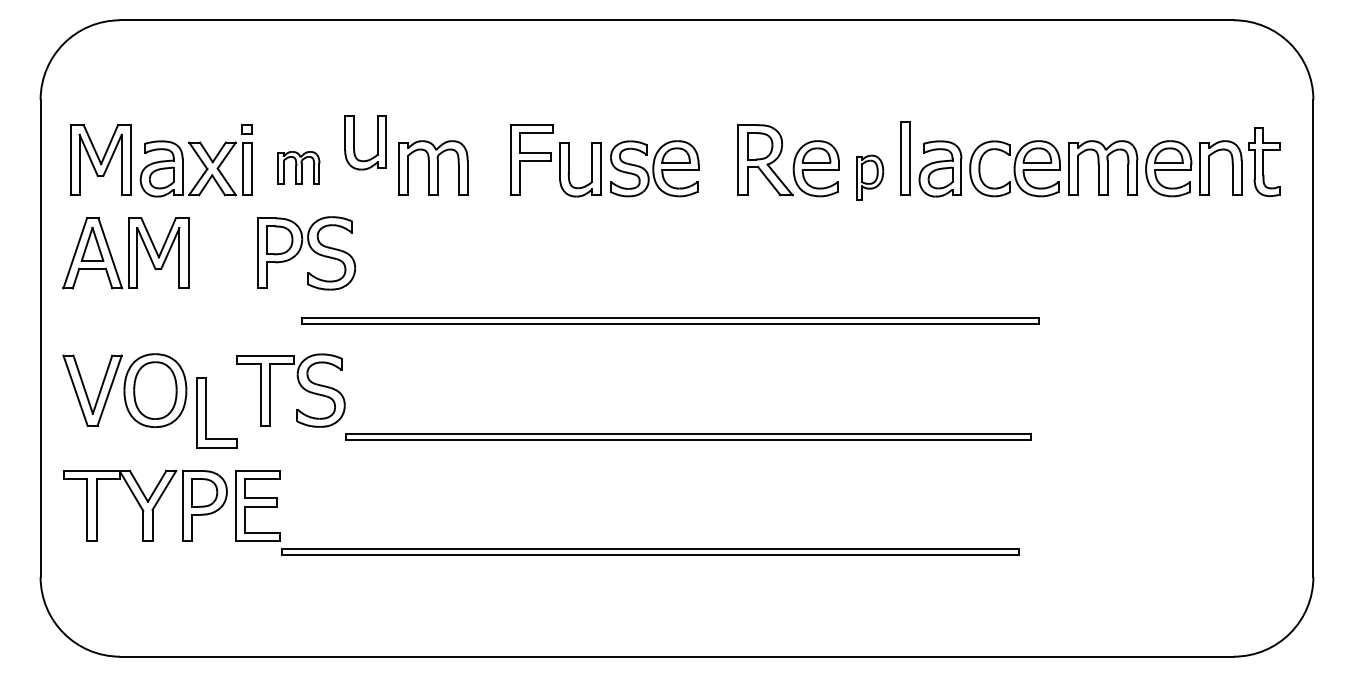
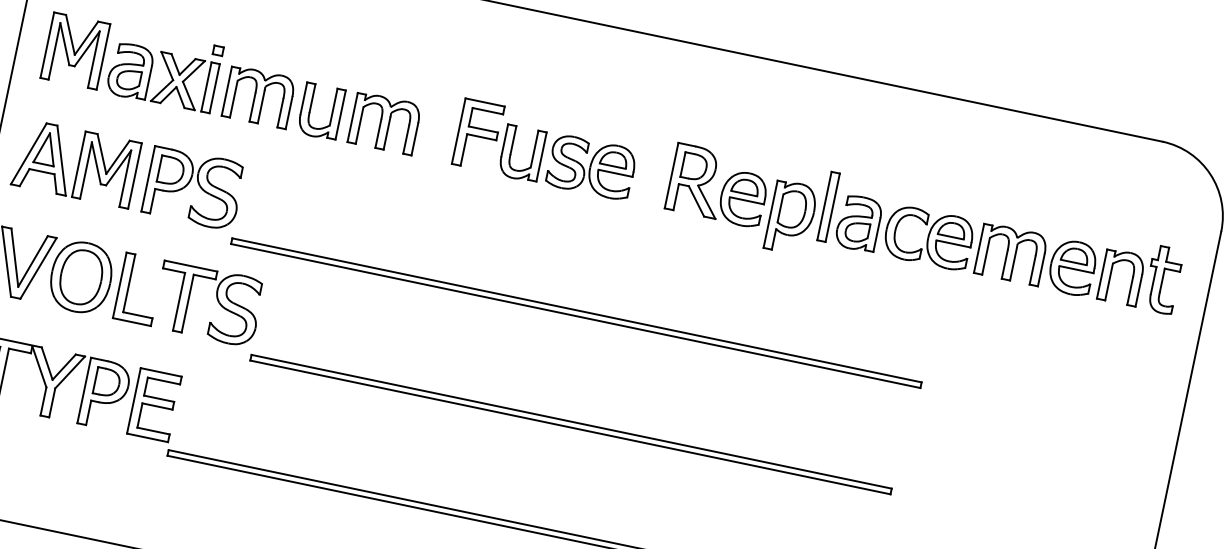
part: (354, 142) -> (310, 109), moved
part: (298, 167) -> (258, 96), size x1.67
part: (869, 177) -> (790, 217), size x1.67
part: (125, 253) -> (75, 163), moved
part: (306, 253) -> (193, 188), moved
part: (206, 412) -> (129, 287), moved

